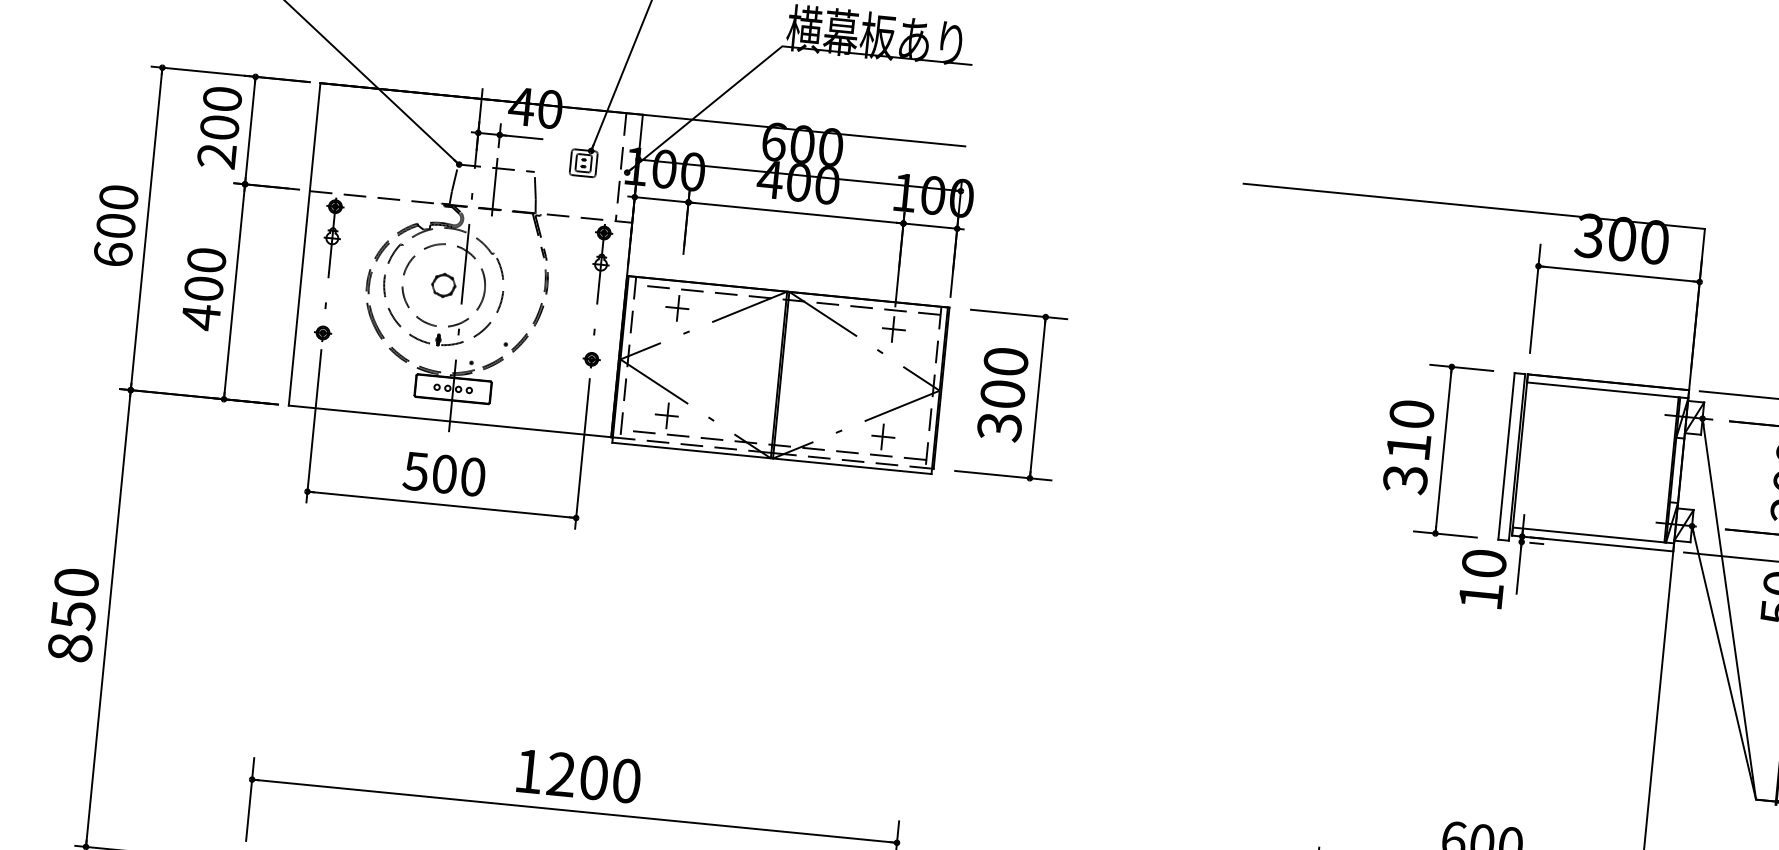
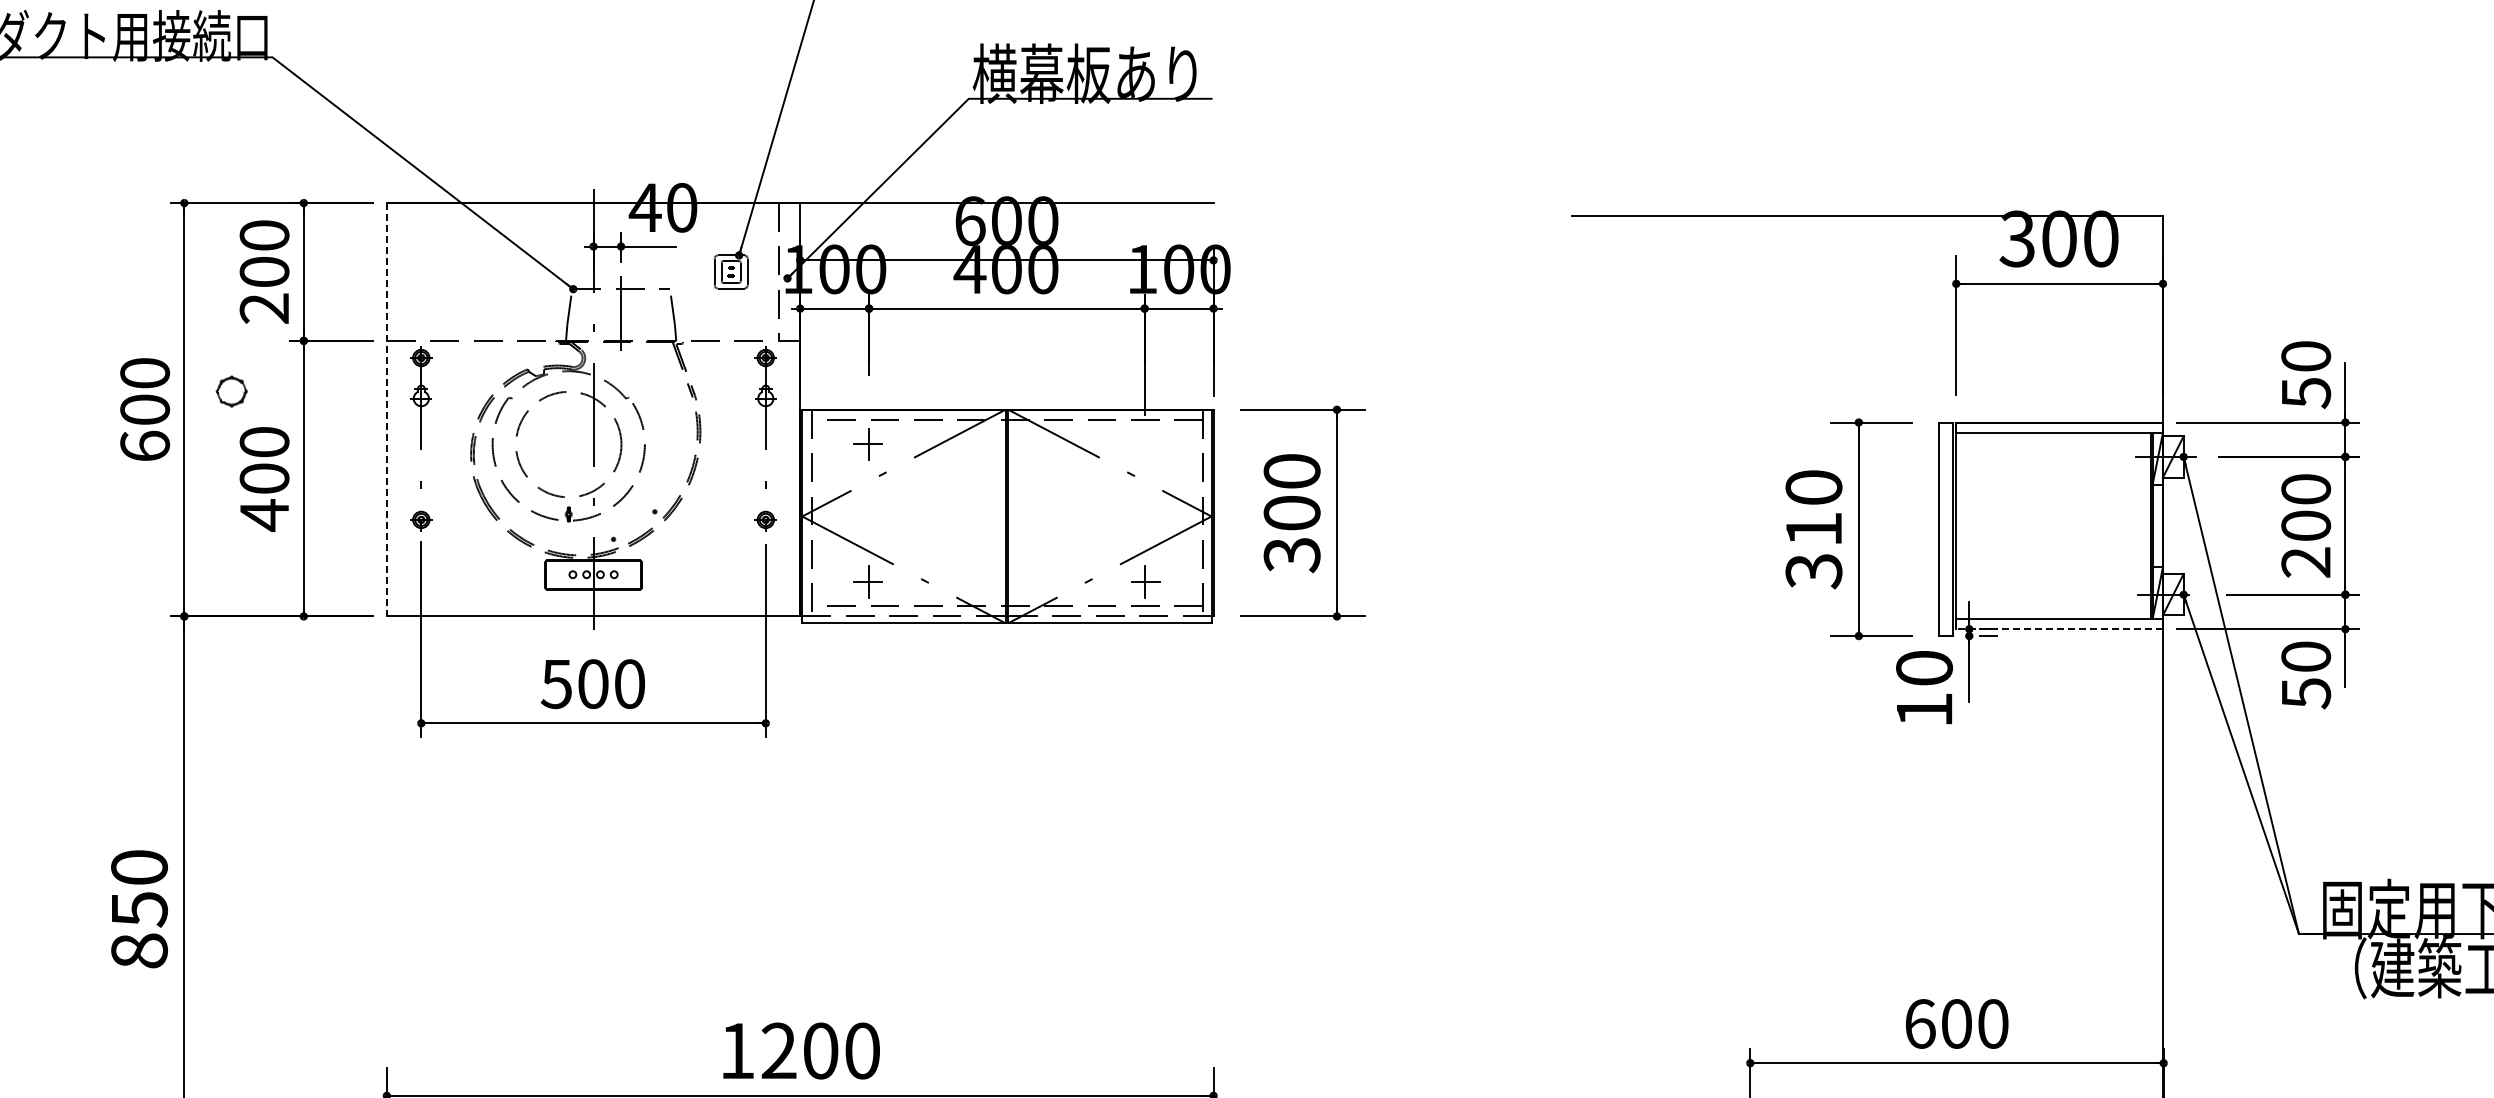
line: (304, 244) -> (386, 409), solid -> dashed
part: (443, 285) -> (231, 391), moved
part: (893, 329) -> (1145, 444), removed
line: (1592, 543) -> (2059, 629), solid -> dashed

